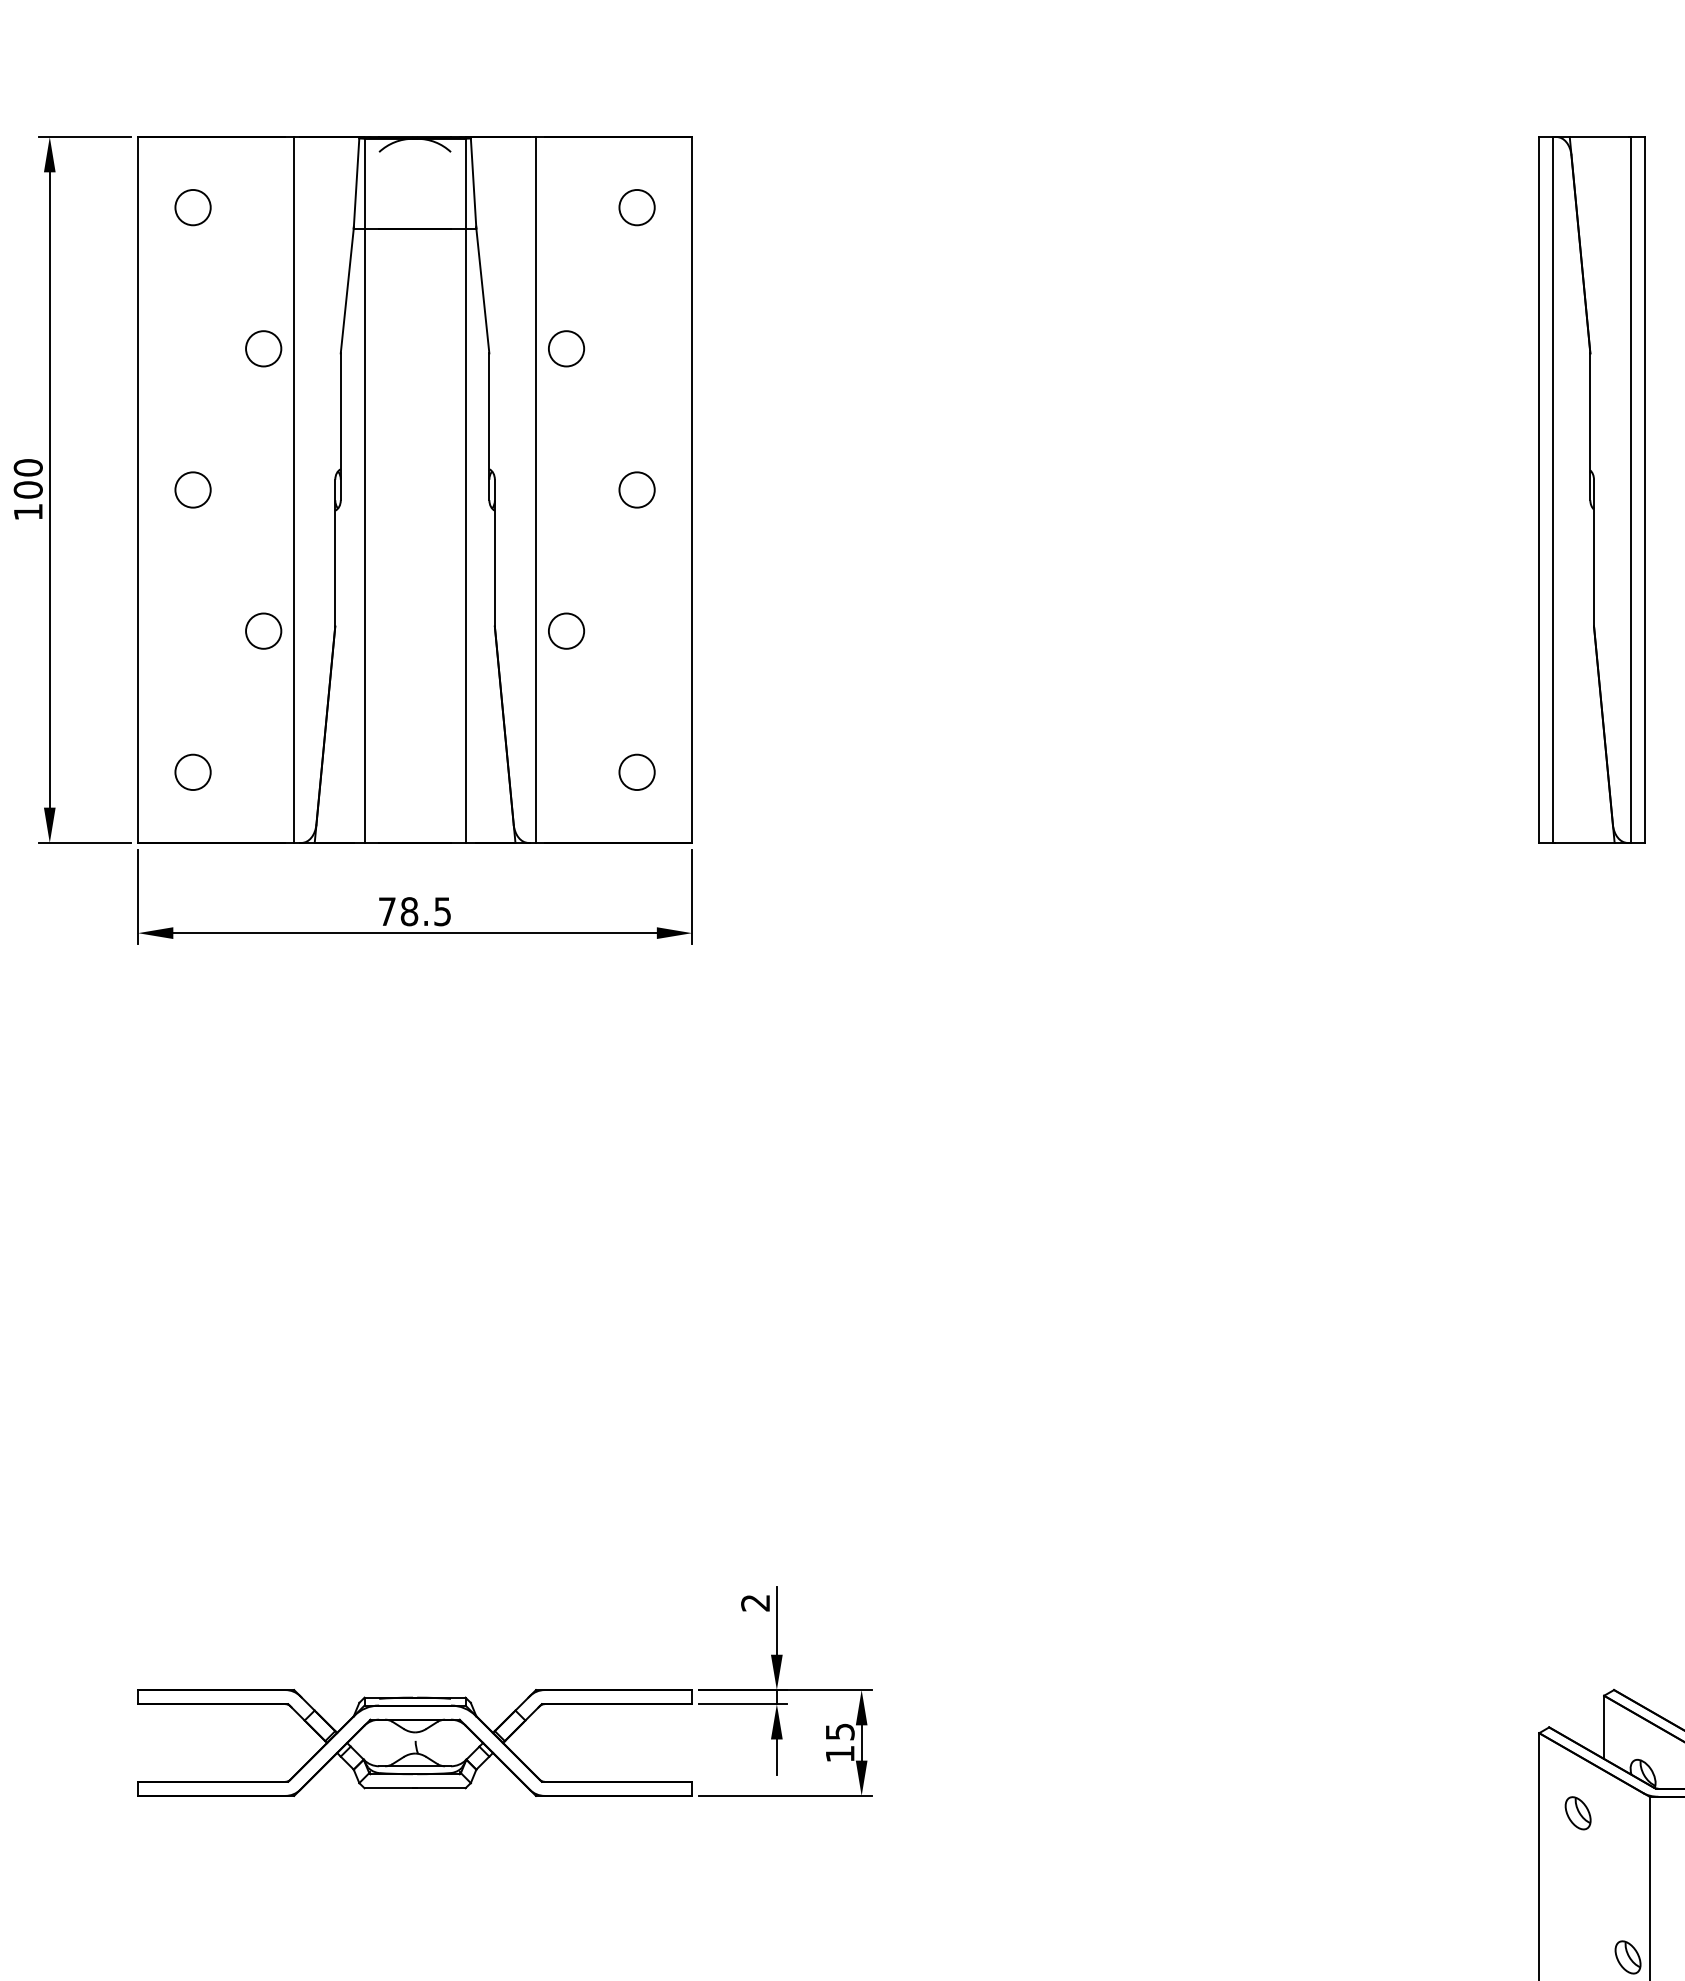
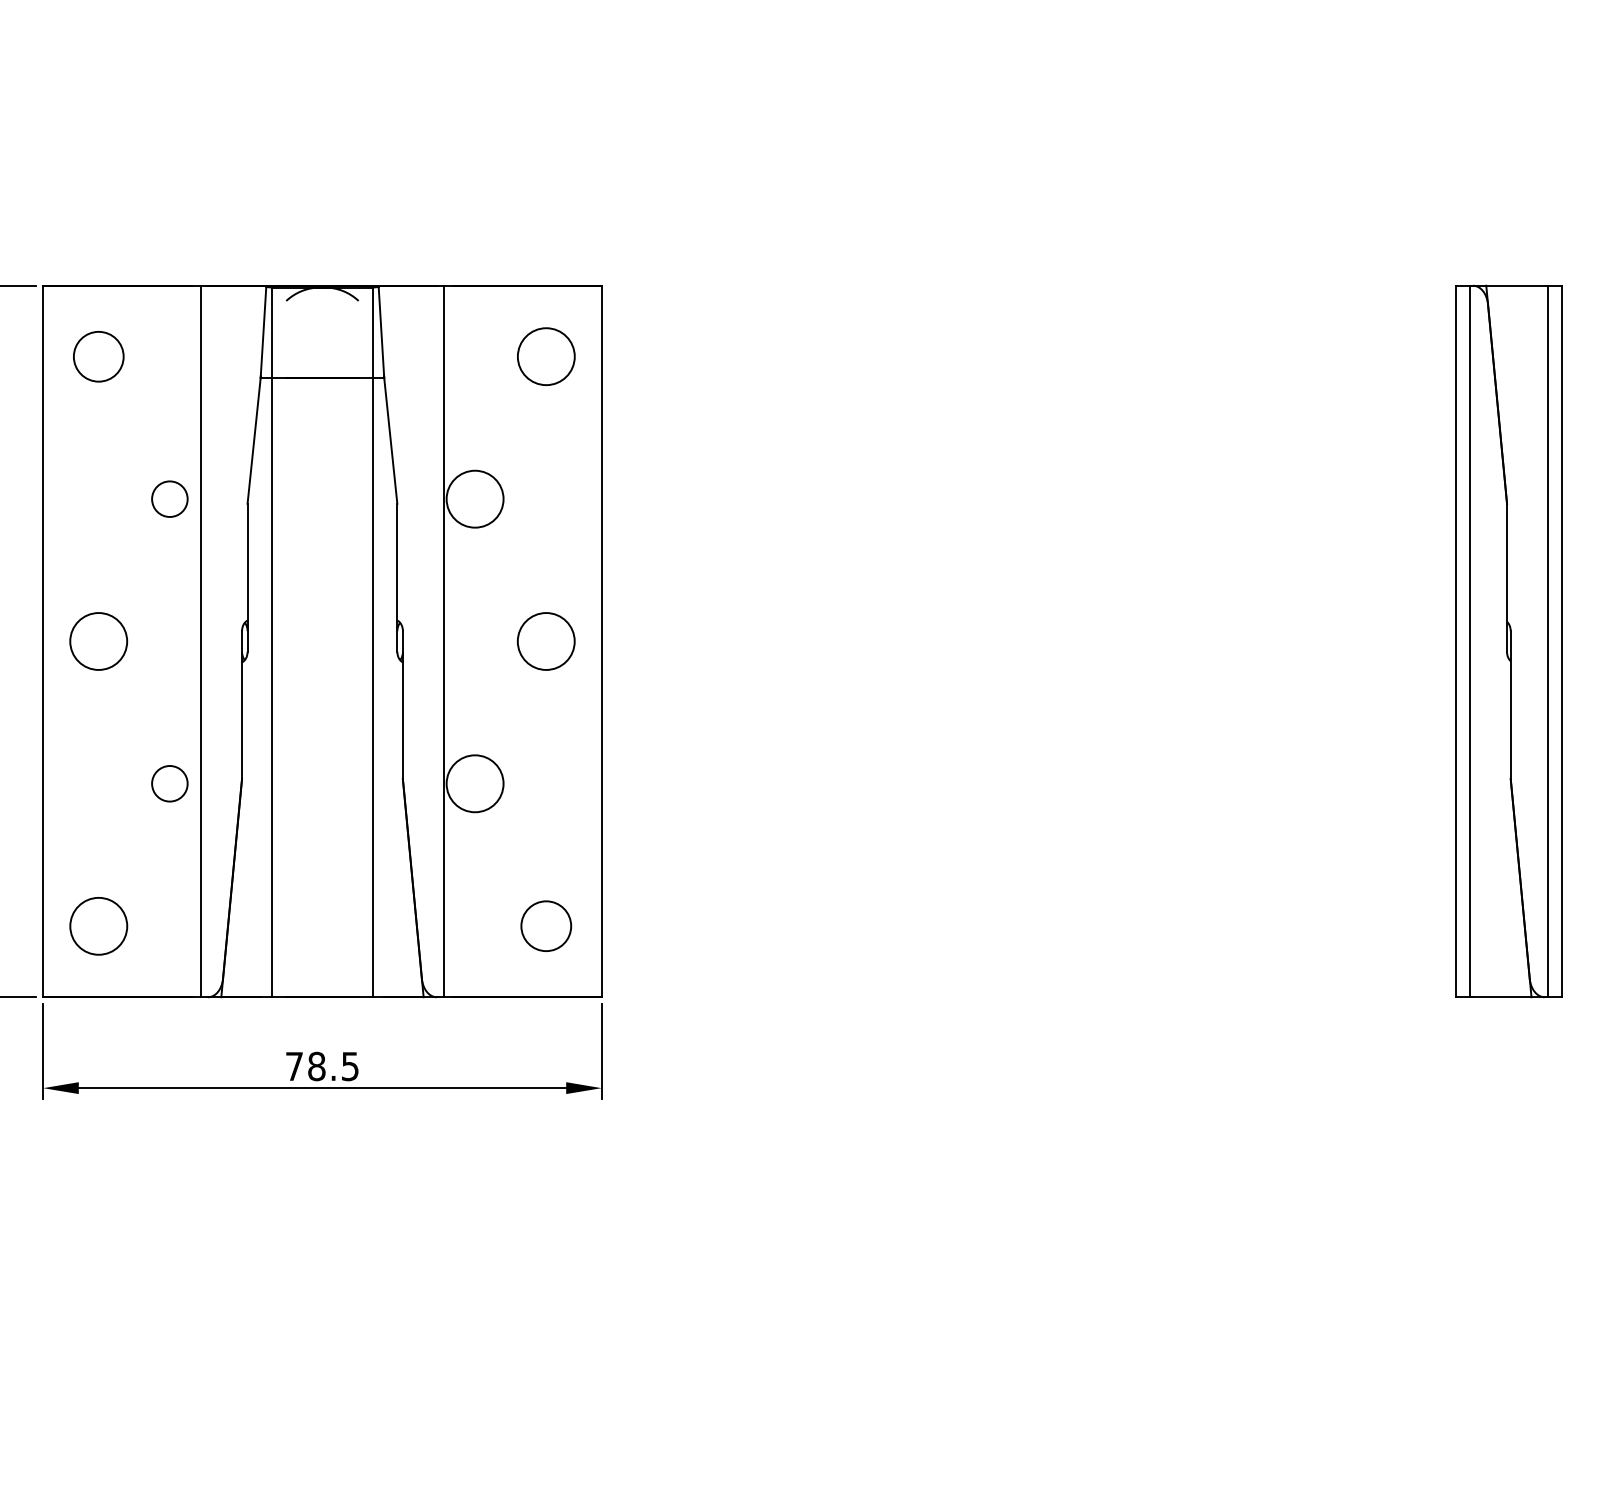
circle: (192, 207) -> (98, 356), size x1.4
circle: (636, 207) -> (545, 356), size x1.6
circle: (566, 348) -> (475, 498), size x1.6
circle: (192, 489) -> (98, 640), size x1.6
circle: (636, 489) -> (545, 640), size x1.6
circle: (566, 630) -> (475, 783), size x1.6
circle: (192, 771) -> (98, 925), size x1.6
circle: (636, 771) -> (545, 925), size x1.4

